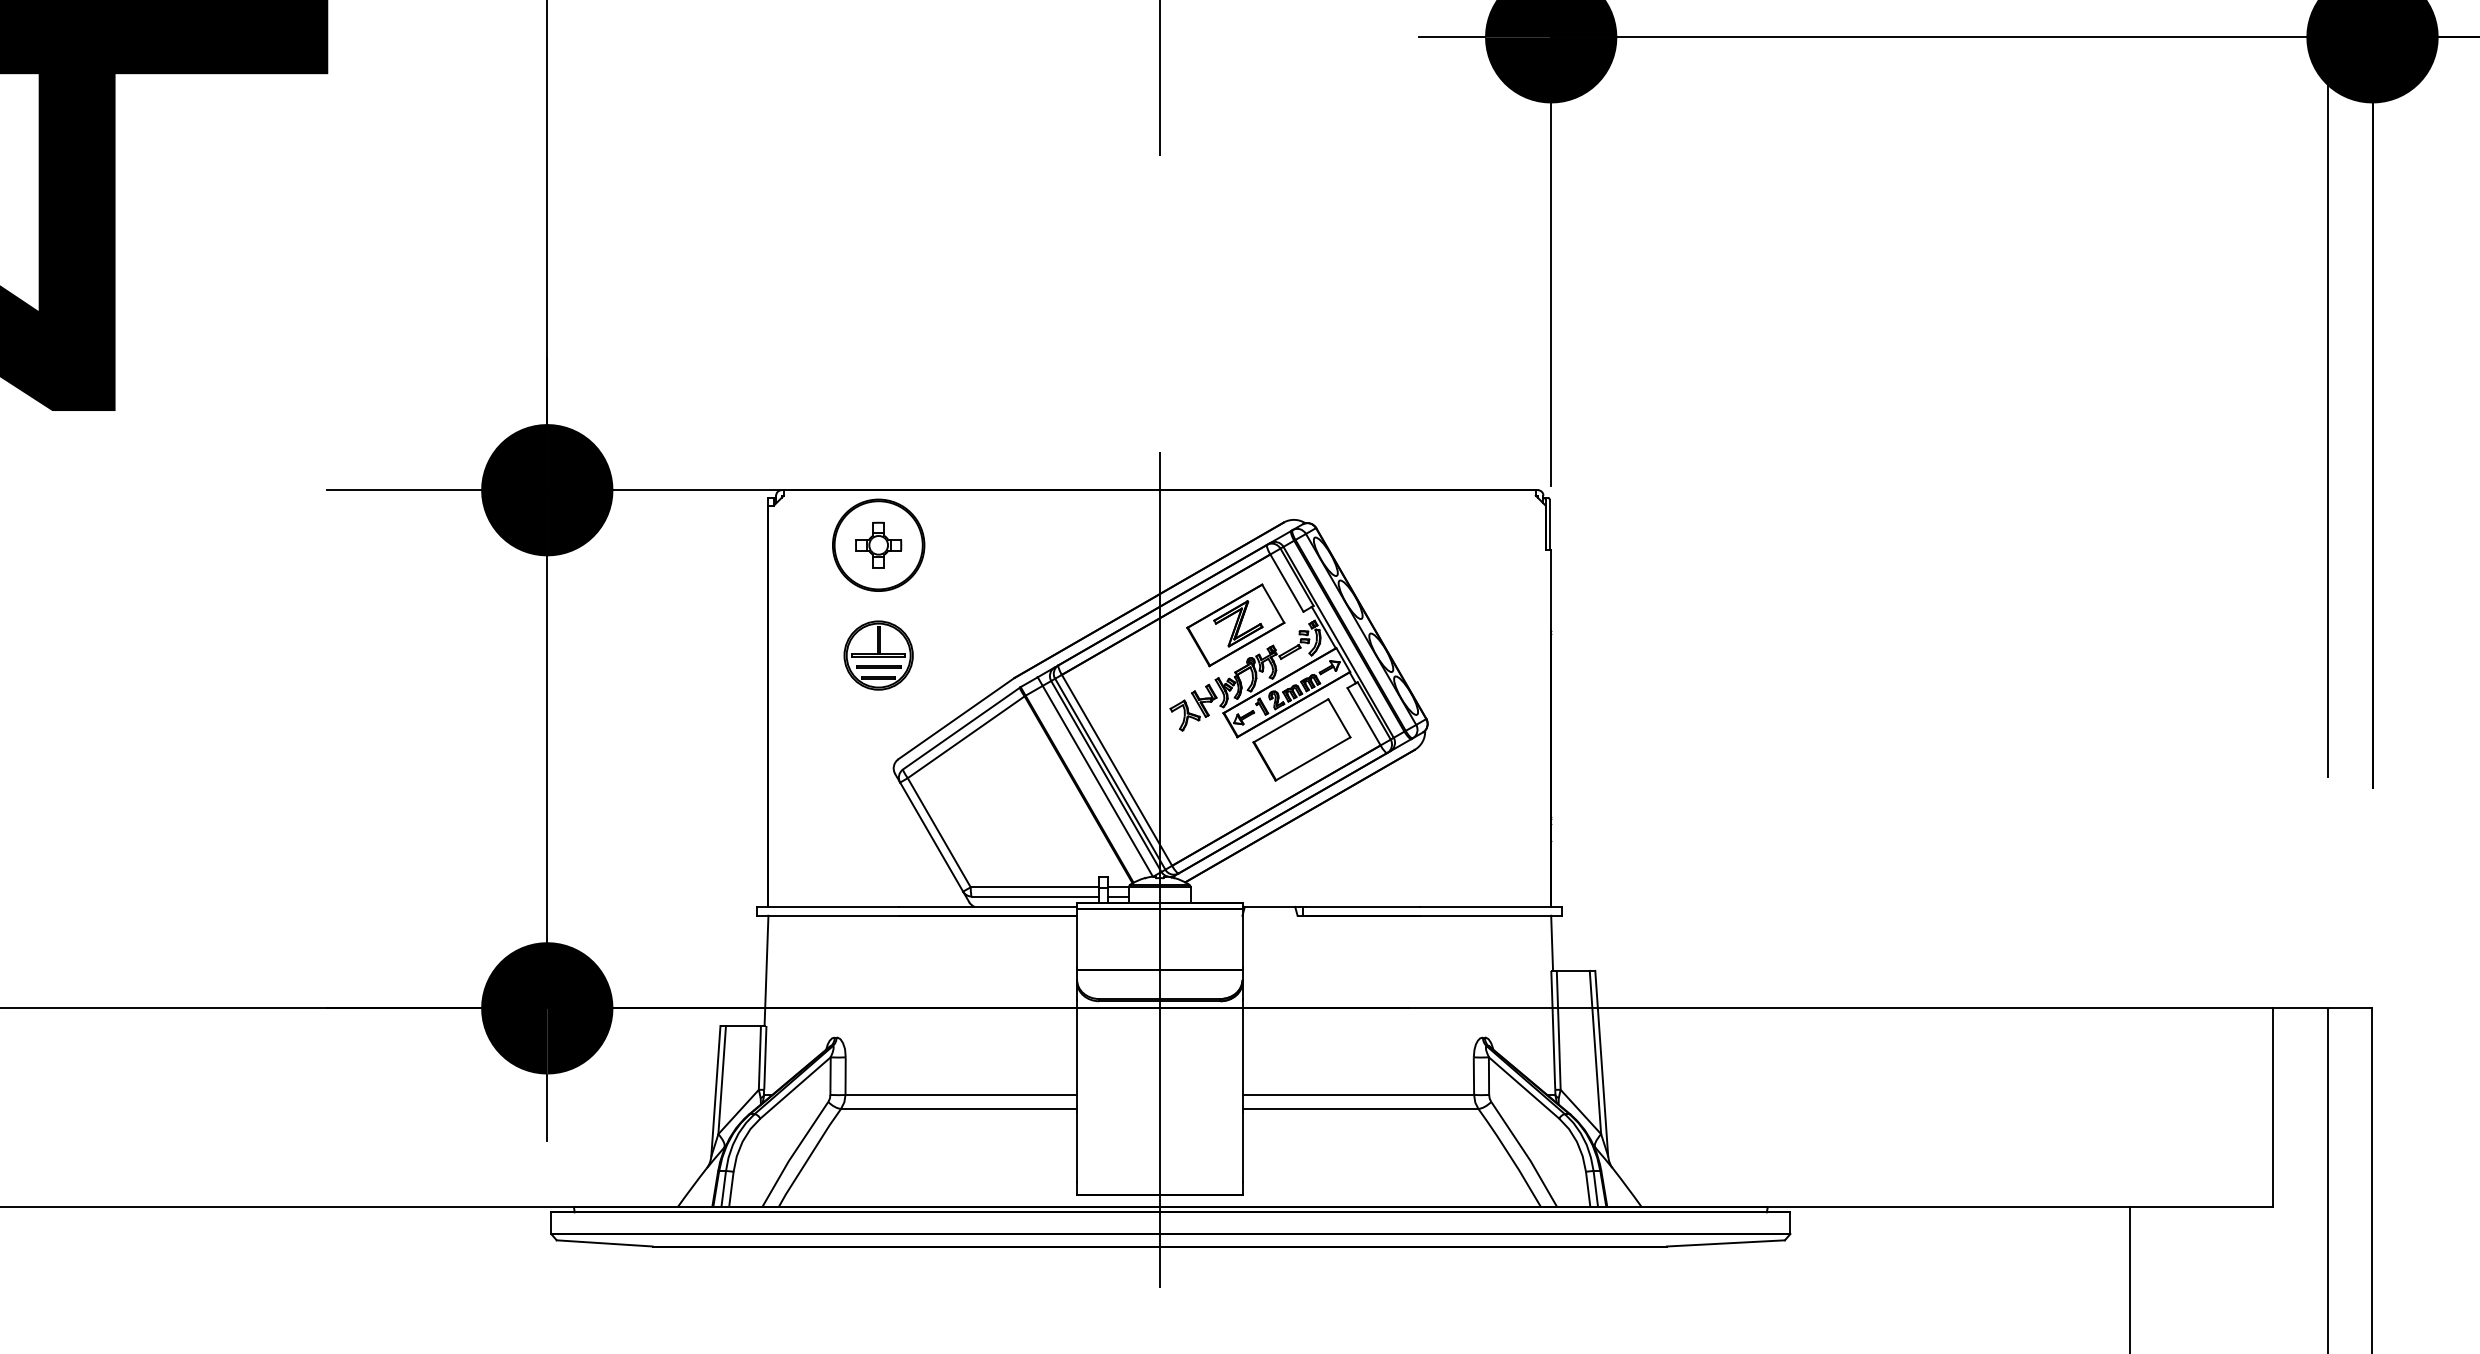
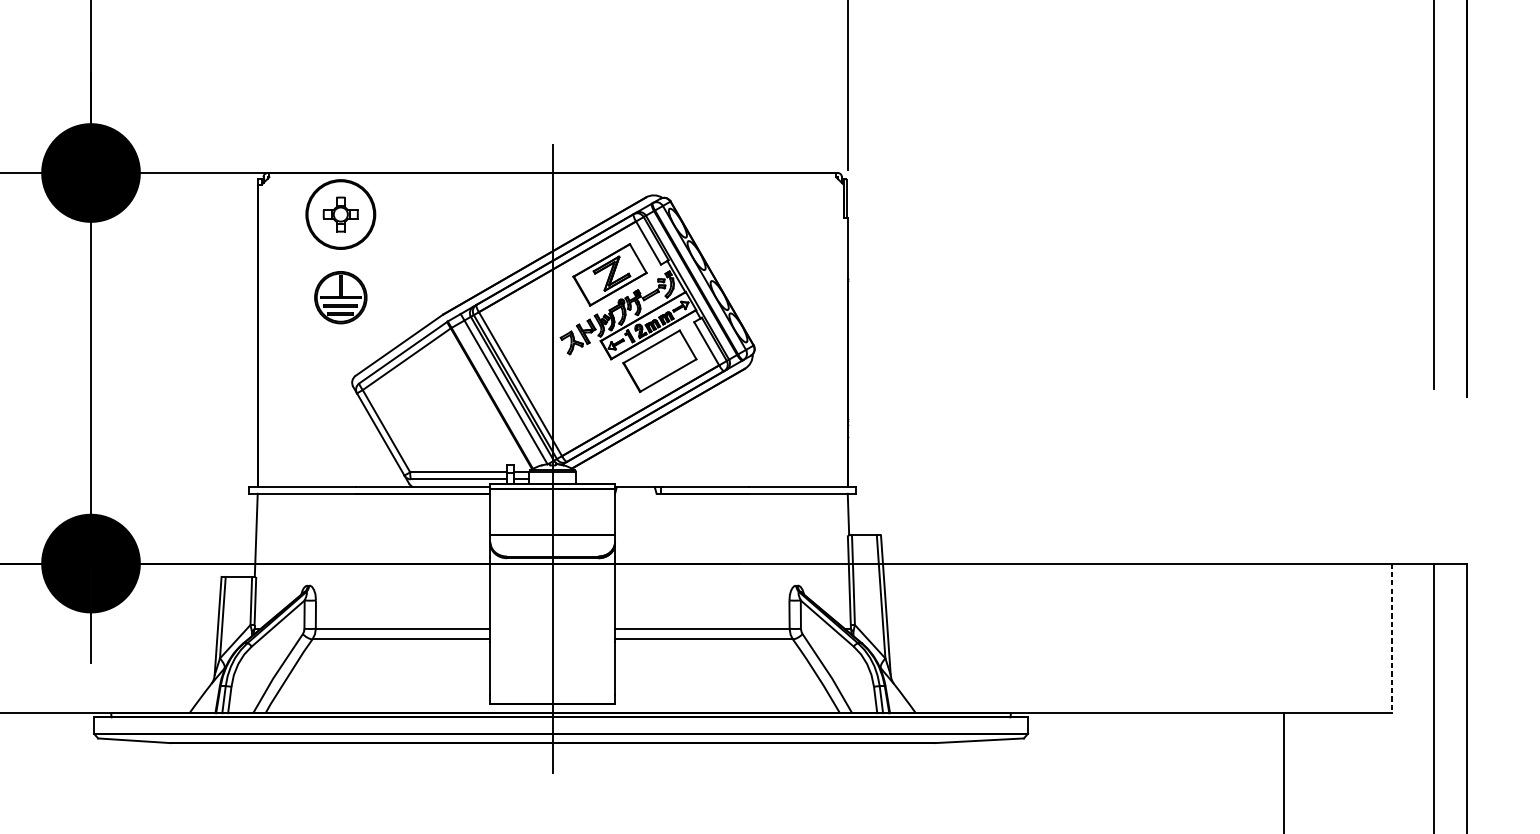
line: (2273, 1108) -> (1392, 639), solid -> dashed

